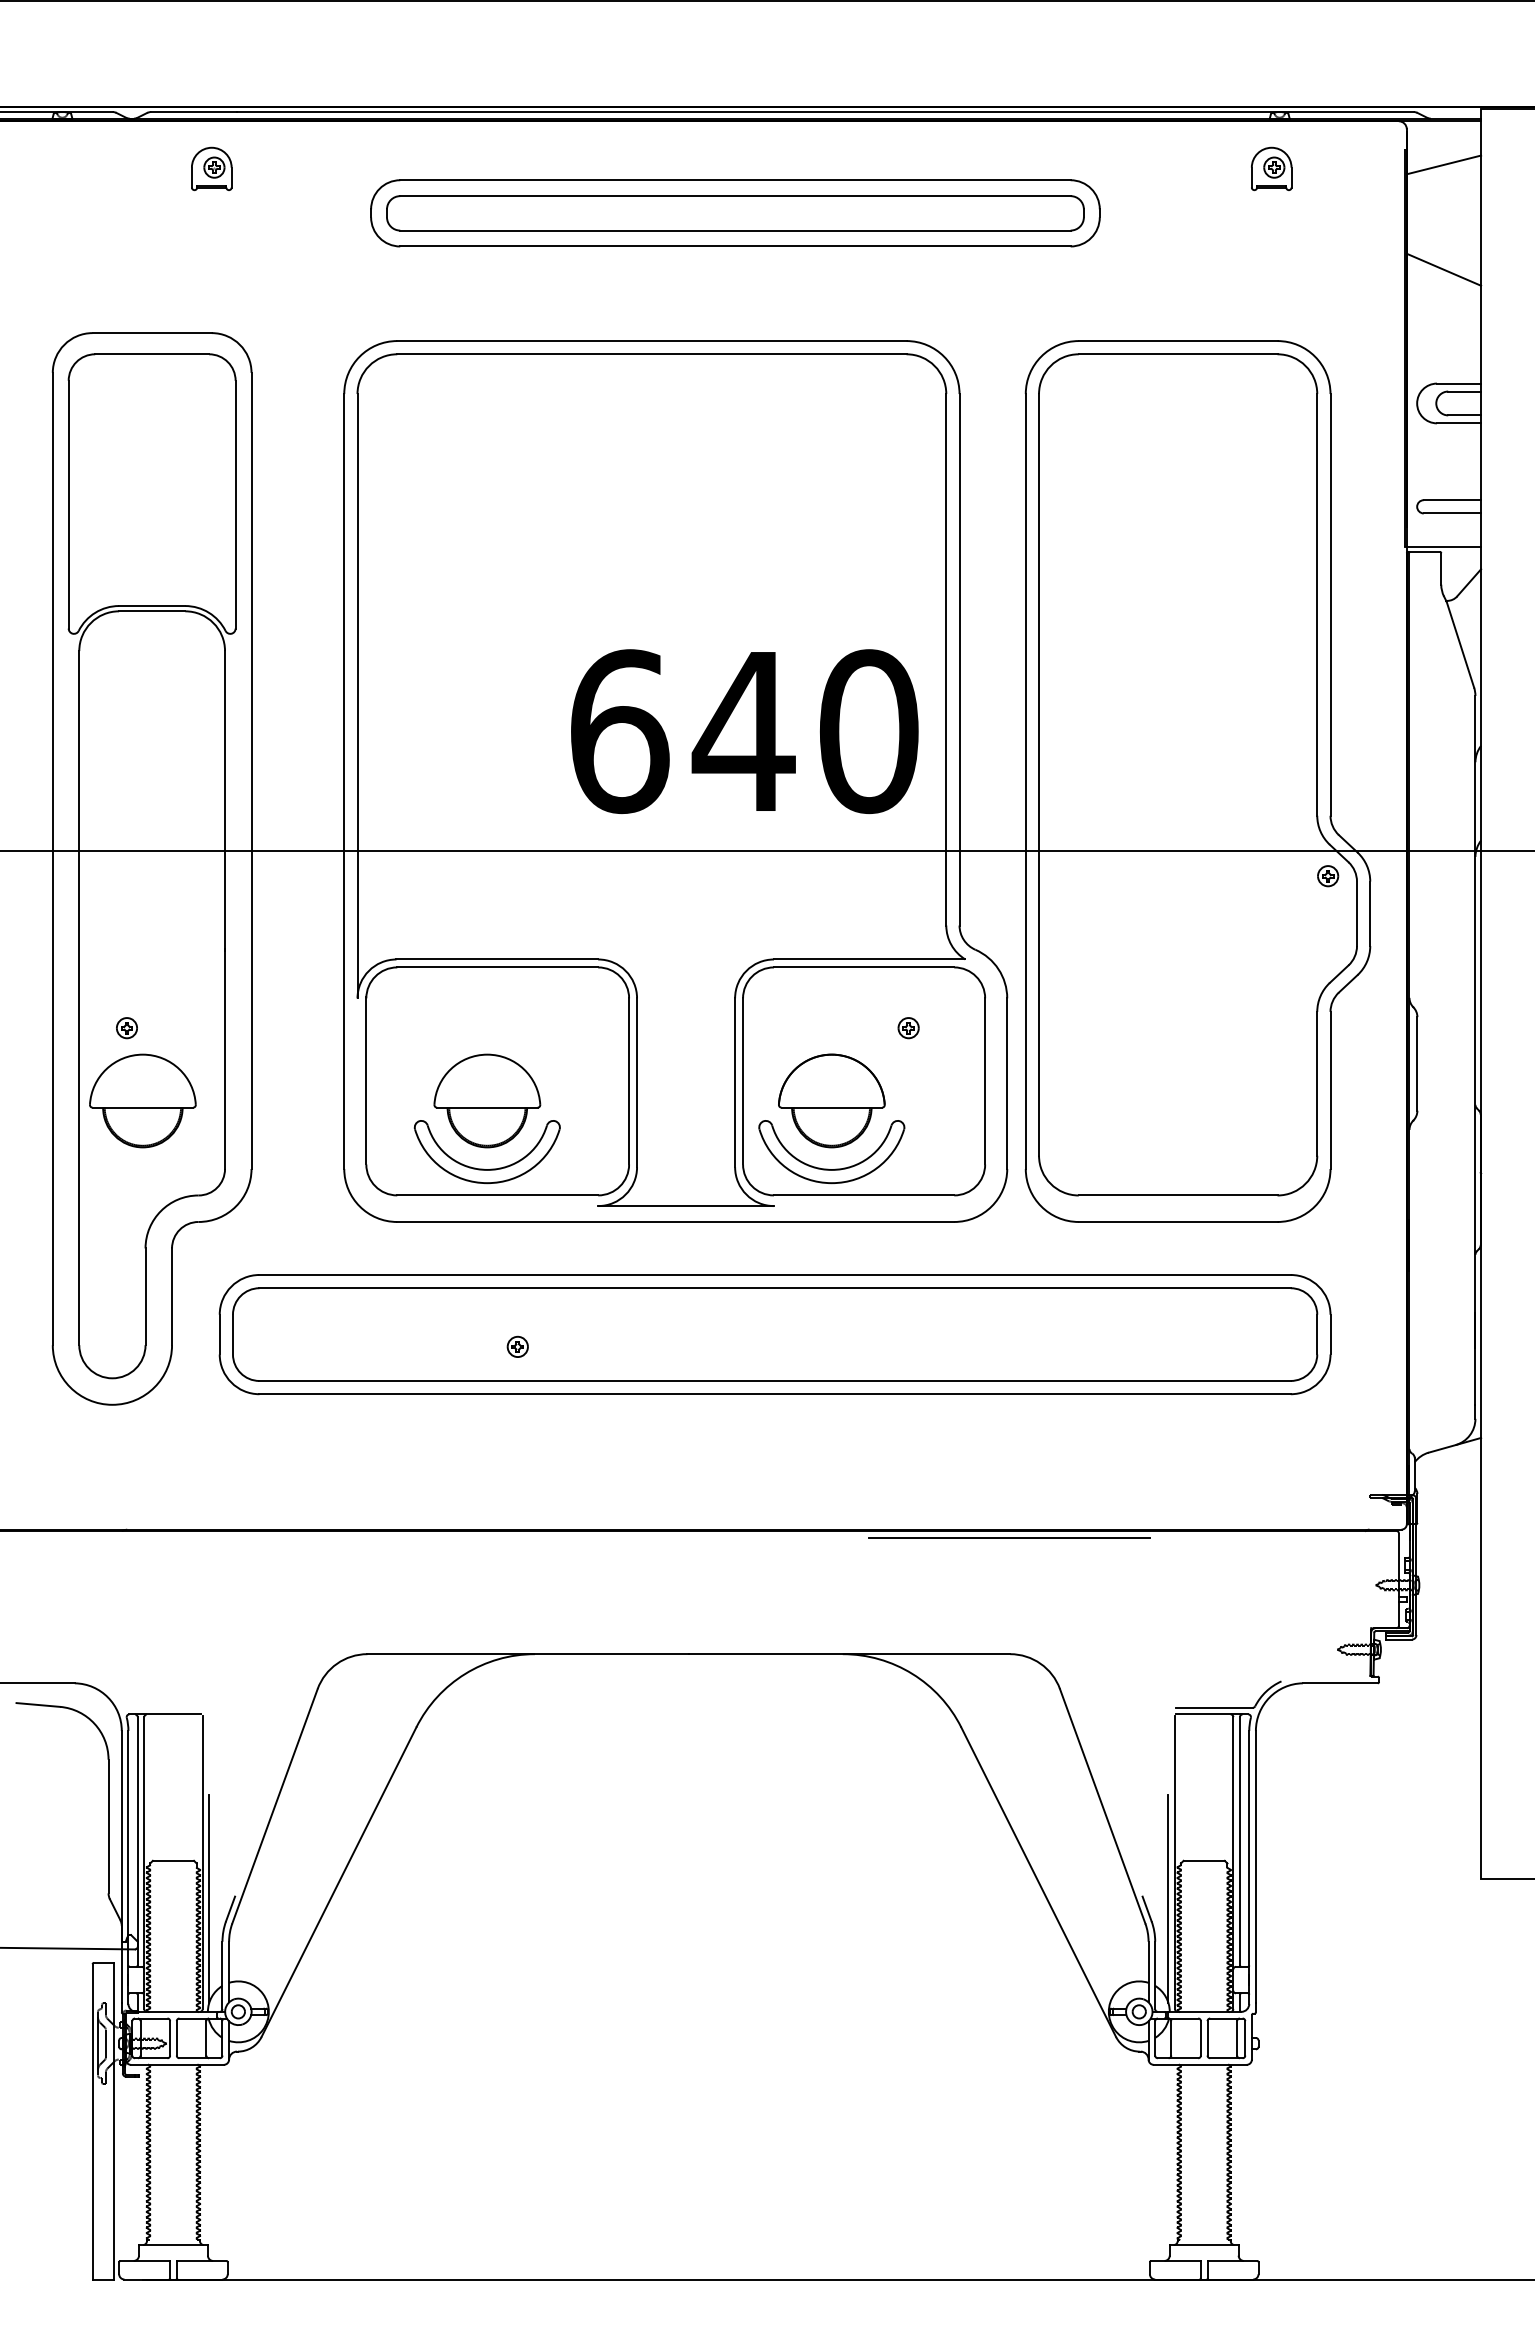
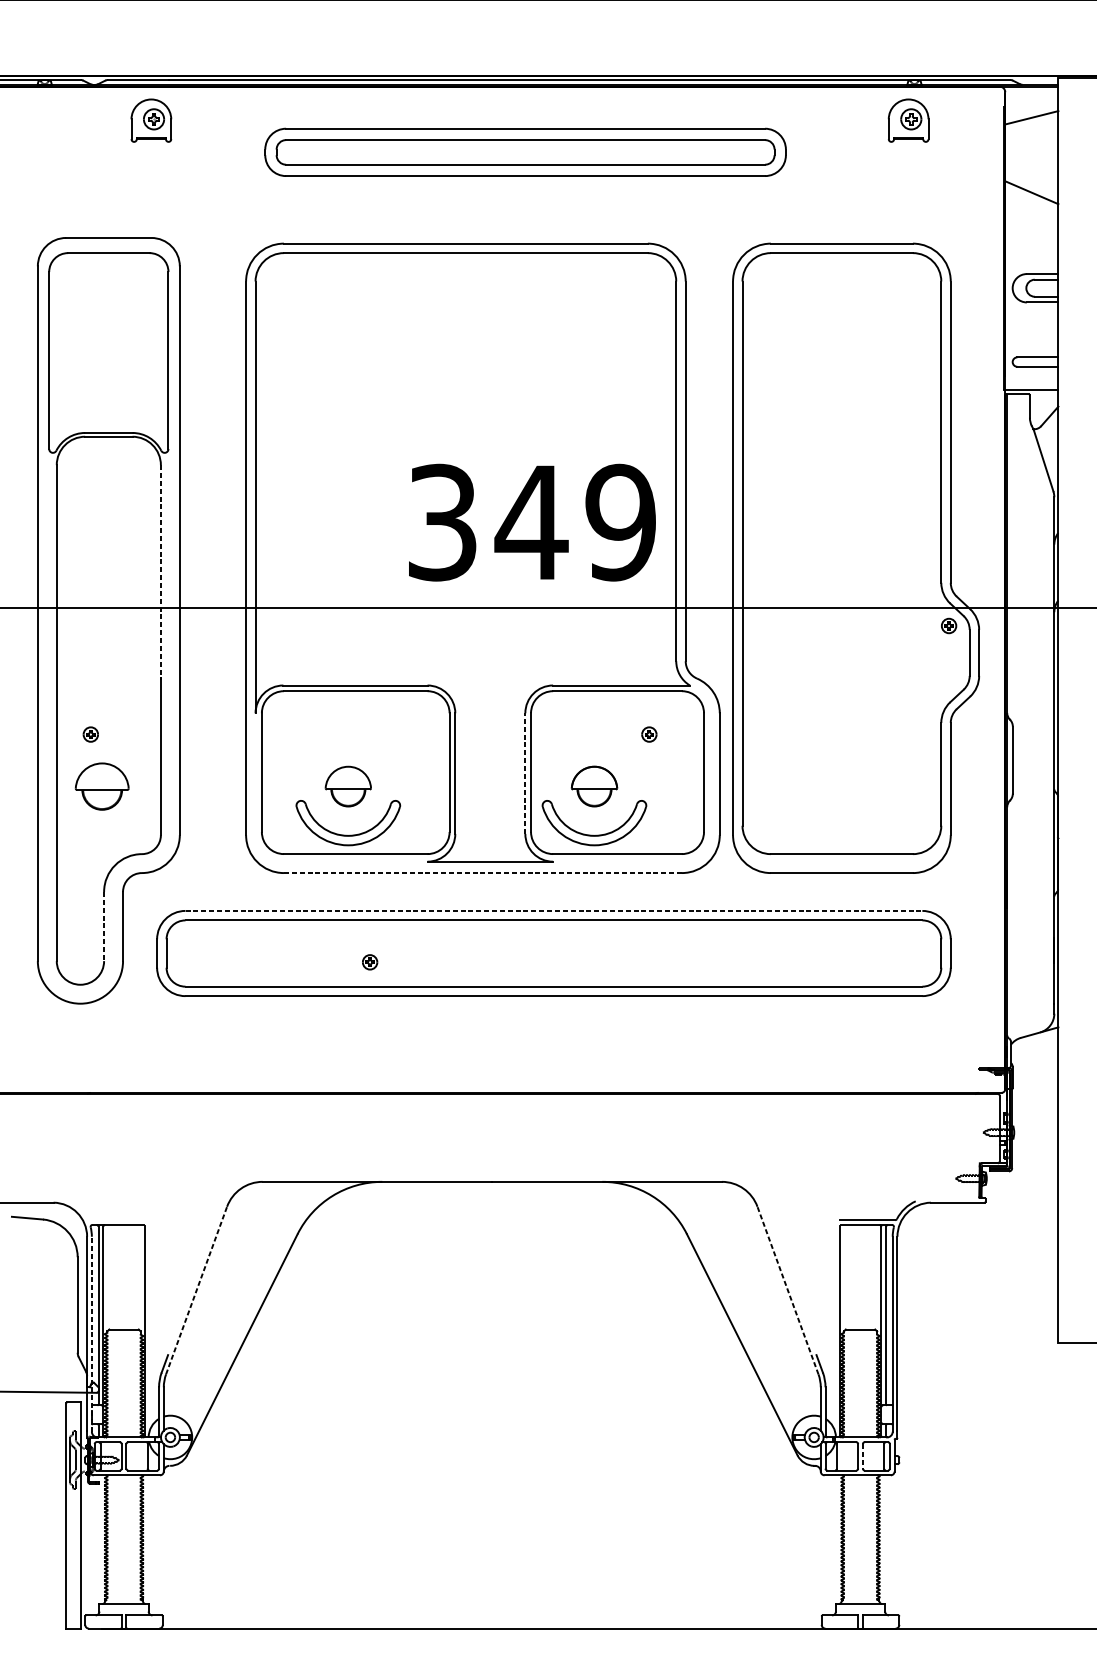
part: (211, 168) -> (151, 120), size x1.4
part: (1271, 168) -> (908, 120), size x1.4
text: (744, 731) -> (532, 522), 640 -> 349
line: (225, 801) -> (161, 572), solid -> dashed
line: (735, 1082) -> (525, 773), solid -> dashed
part: (142, 1100) -> (101, 786), size x0.7
part: (487, 1100) -> (348, 786), size x0.6
part: (831, 1100) -> (594, 786), size x0.6
line: (676, 1221) -> (483, 872), solid -> dashed
line: (775, 1274) -> (554, 910), solid -> dashed
line: (145, 1297) -> (104, 927), solid -> dashed
line: (1009, 1537) -> (721, 1098), removed
line: (274, 1806) -> (196, 1290), solid -> dashed
line: (1102, 1806) -> (787, 1290), solid -> dashed
line: (128, 1866) -> (91, 1333), solid -> dashed
line: (209, 1898) -> (149, 1356), removed
line: (1168, 1898) -> (835, 1356), removed
line: (1207, 2038) -> (862, 1456), solid -> dashed

